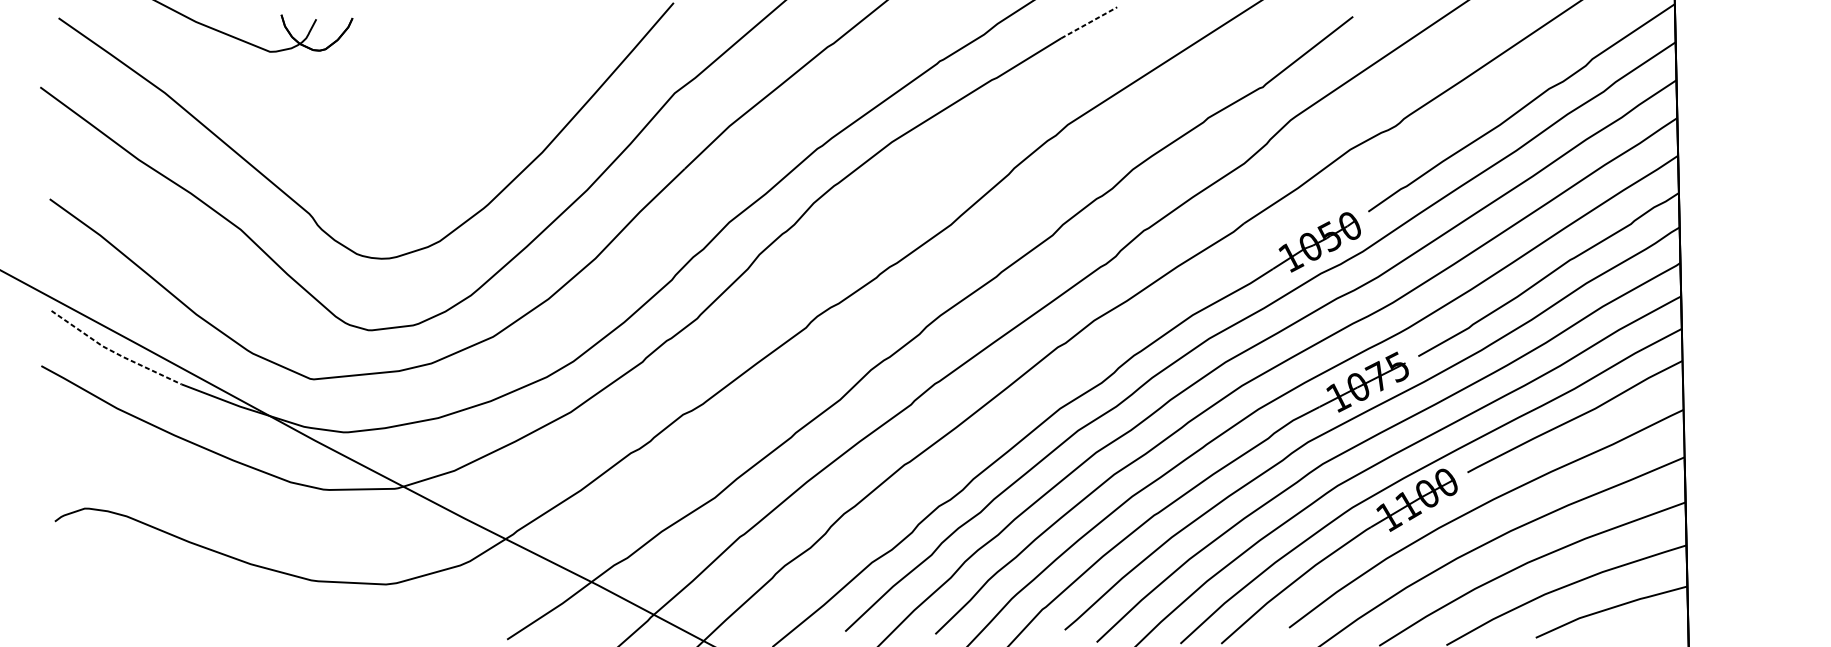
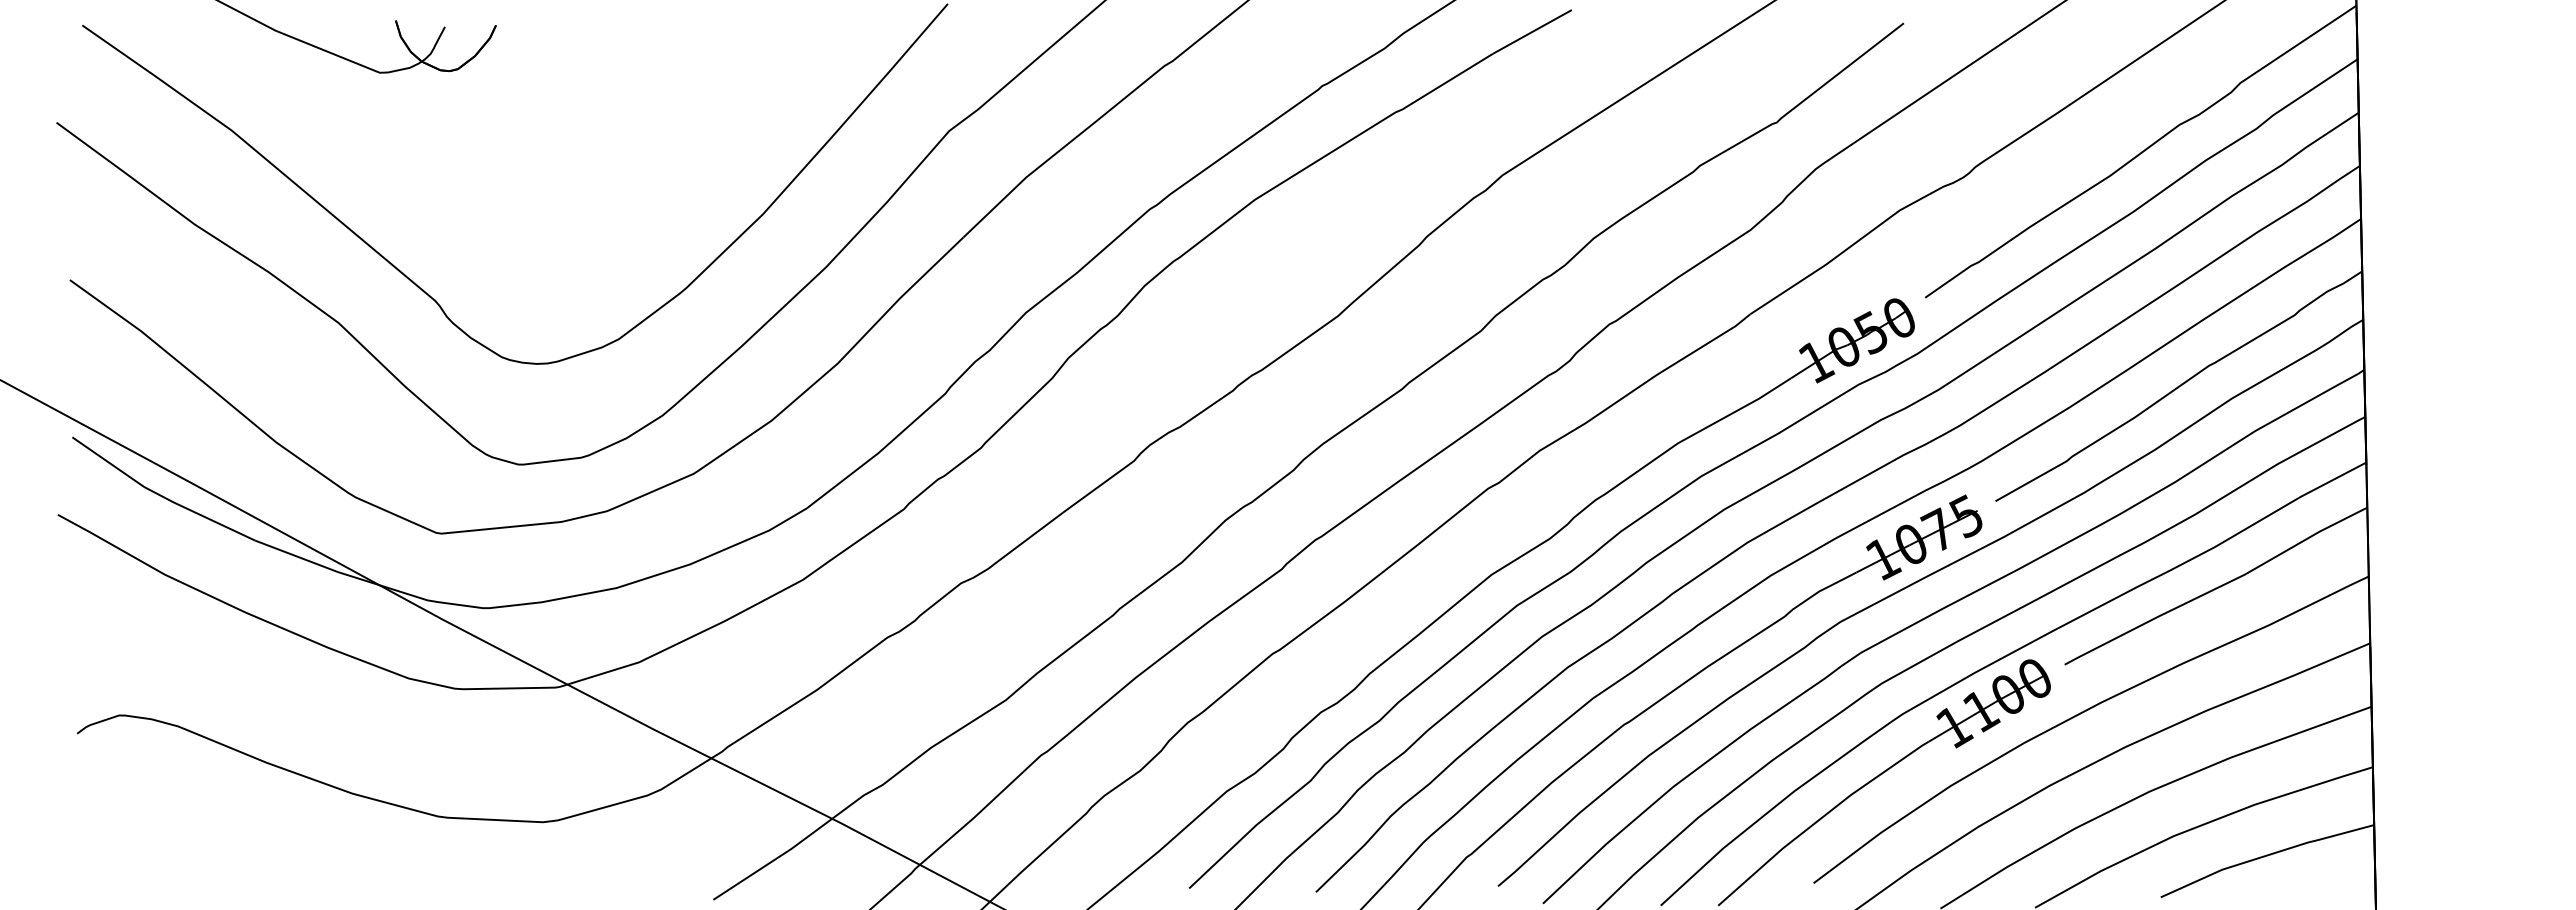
line: (1089, 22) -> (1532, 31), dashed -> solid
line: (114, 352) -> (160, 495), dashed -> solid

